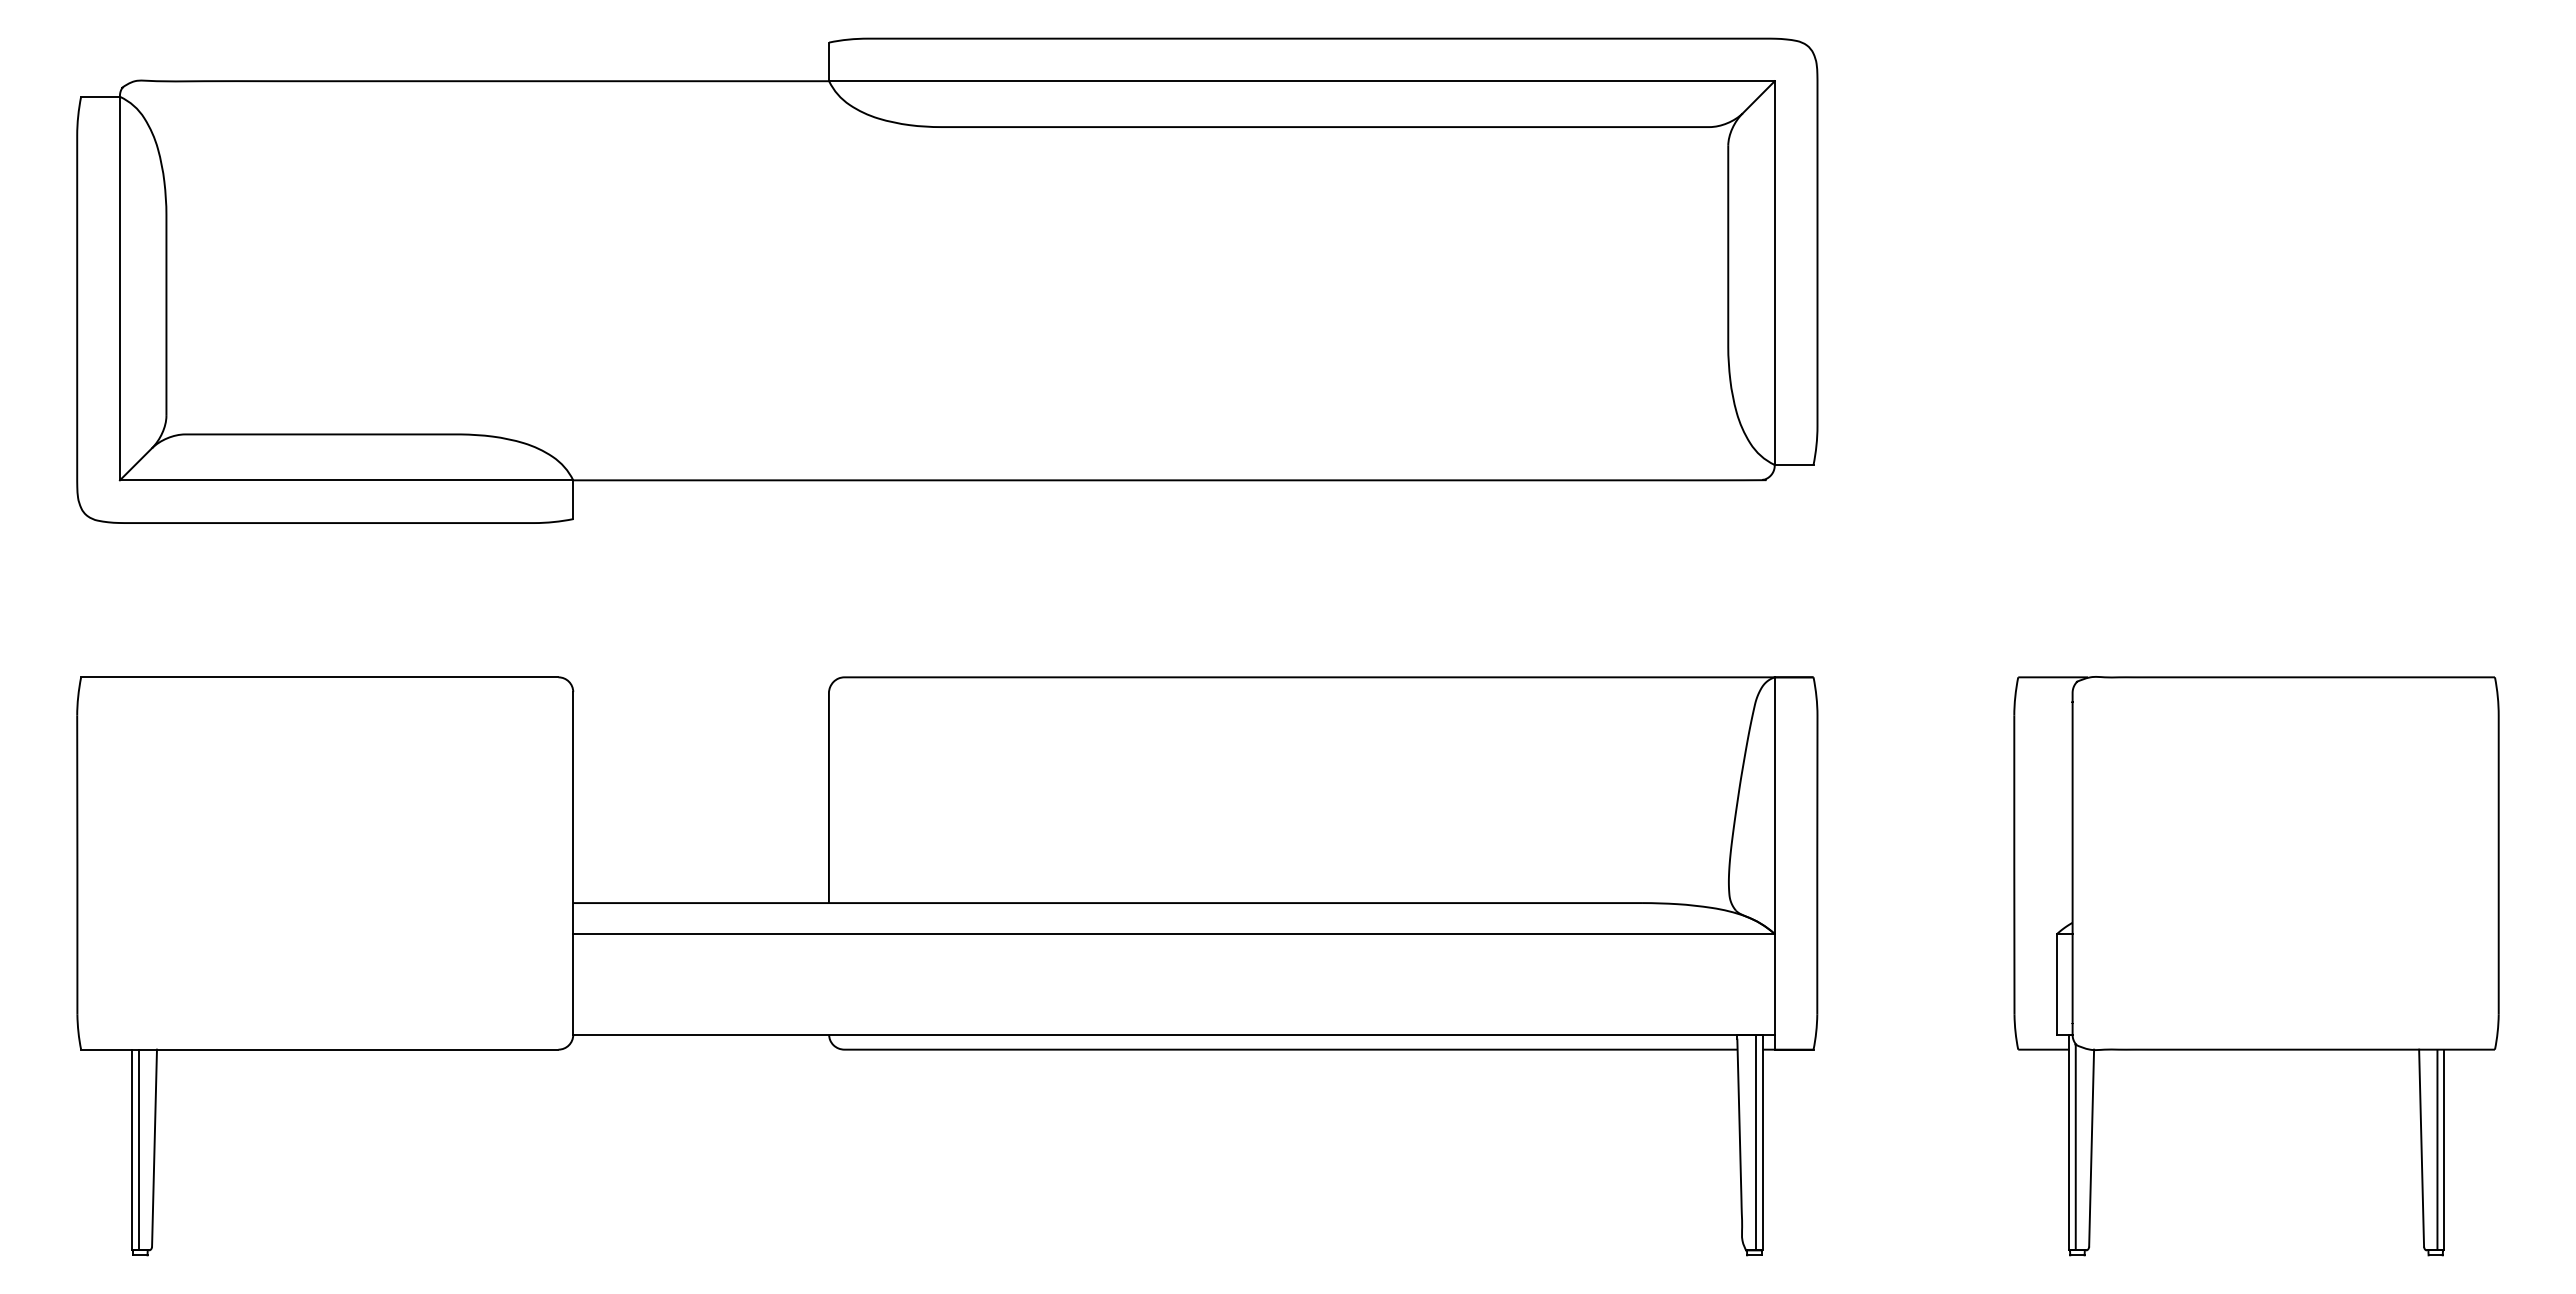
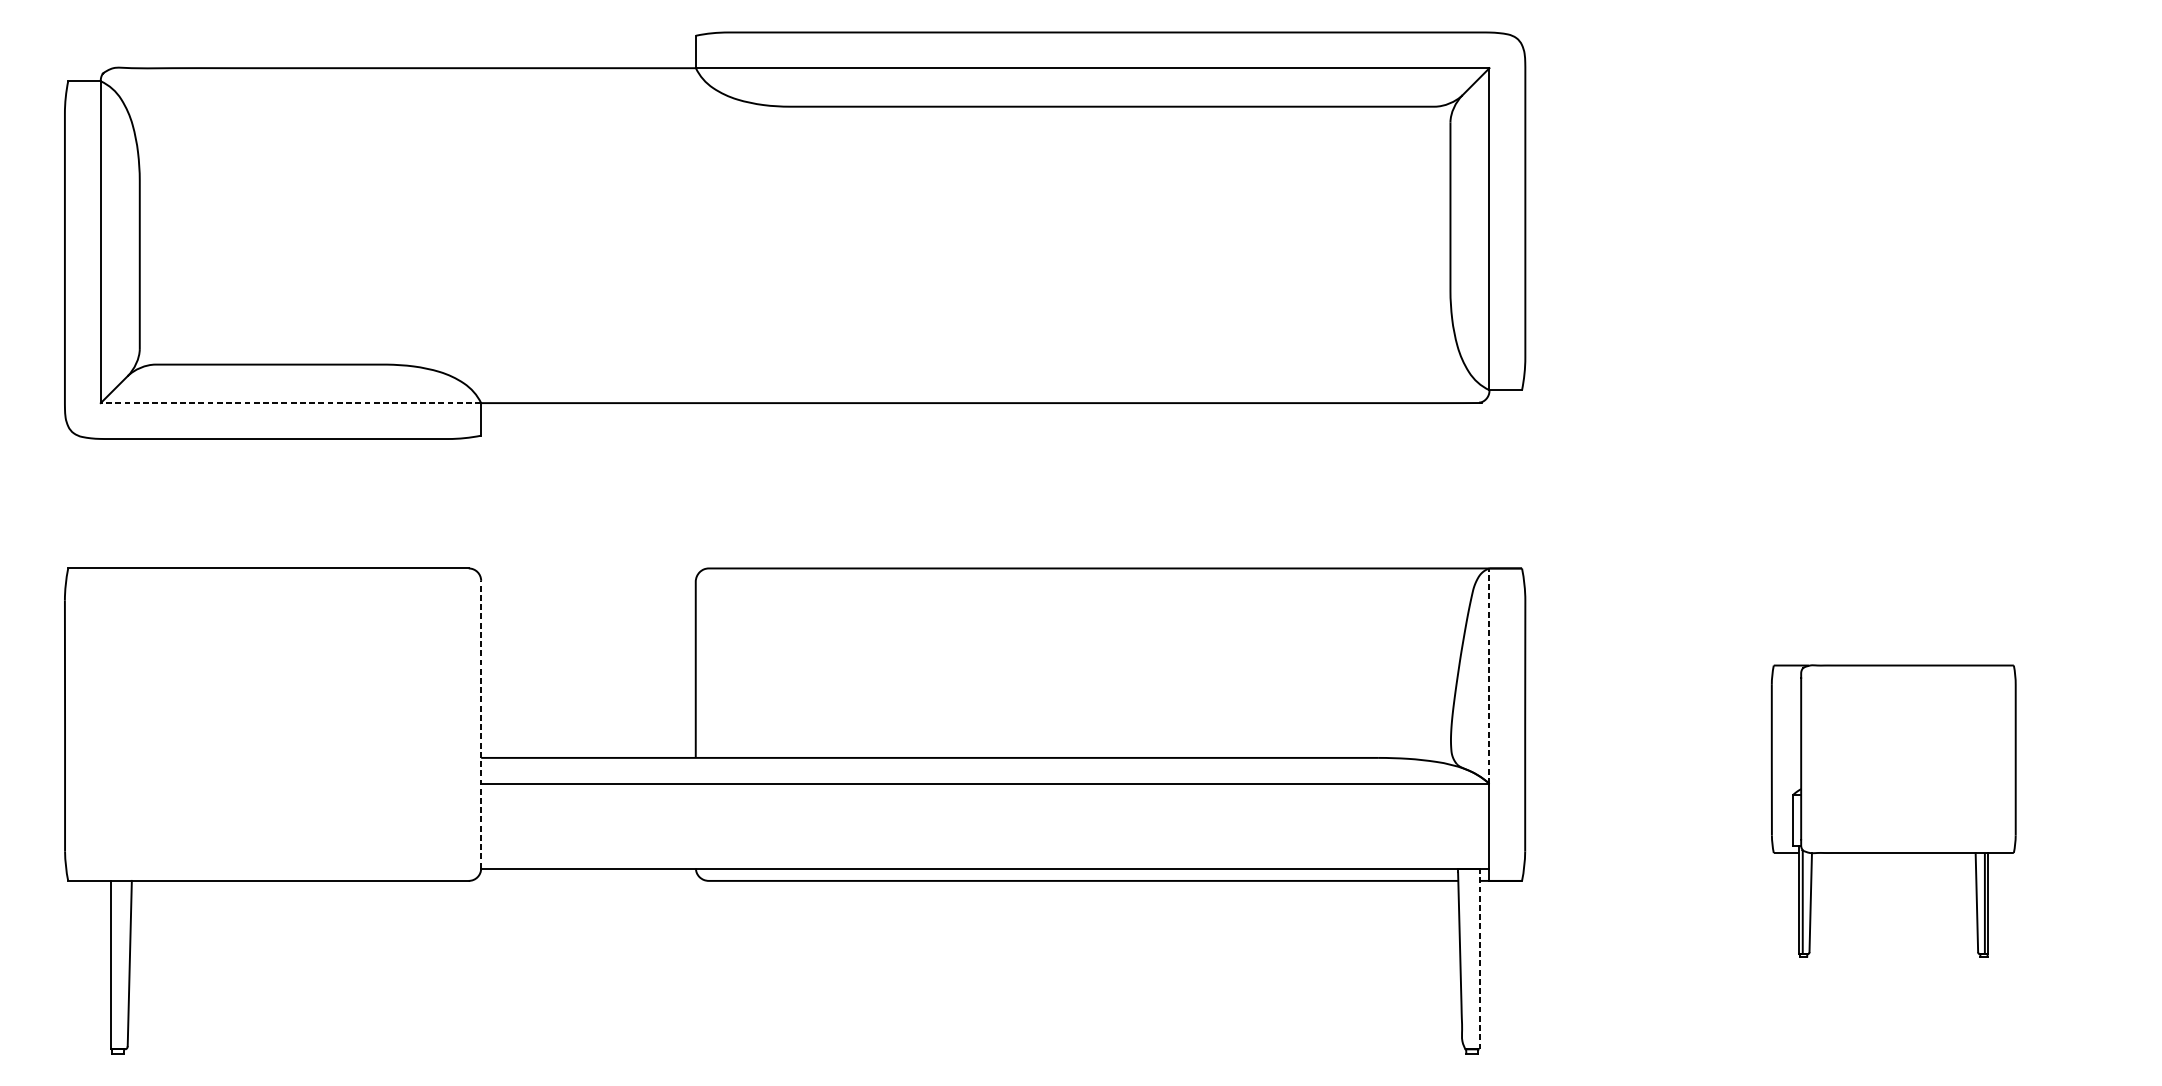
line: (346, 480) -> (290, 403), solid -> dashed
line: (1774, 805) -> (1489, 676), solid -> dashed
line: (573, 863) -> (481, 724), solid -> dashed
part: (2256, 966) -> (1893, 811), size x0.6
line: (1756, 1142) -> (1474, 958), removed
line: (1762, 1142) -> (1479, 958), solid -> dashed
line: (138, 1149) -> (116, 964), removed

